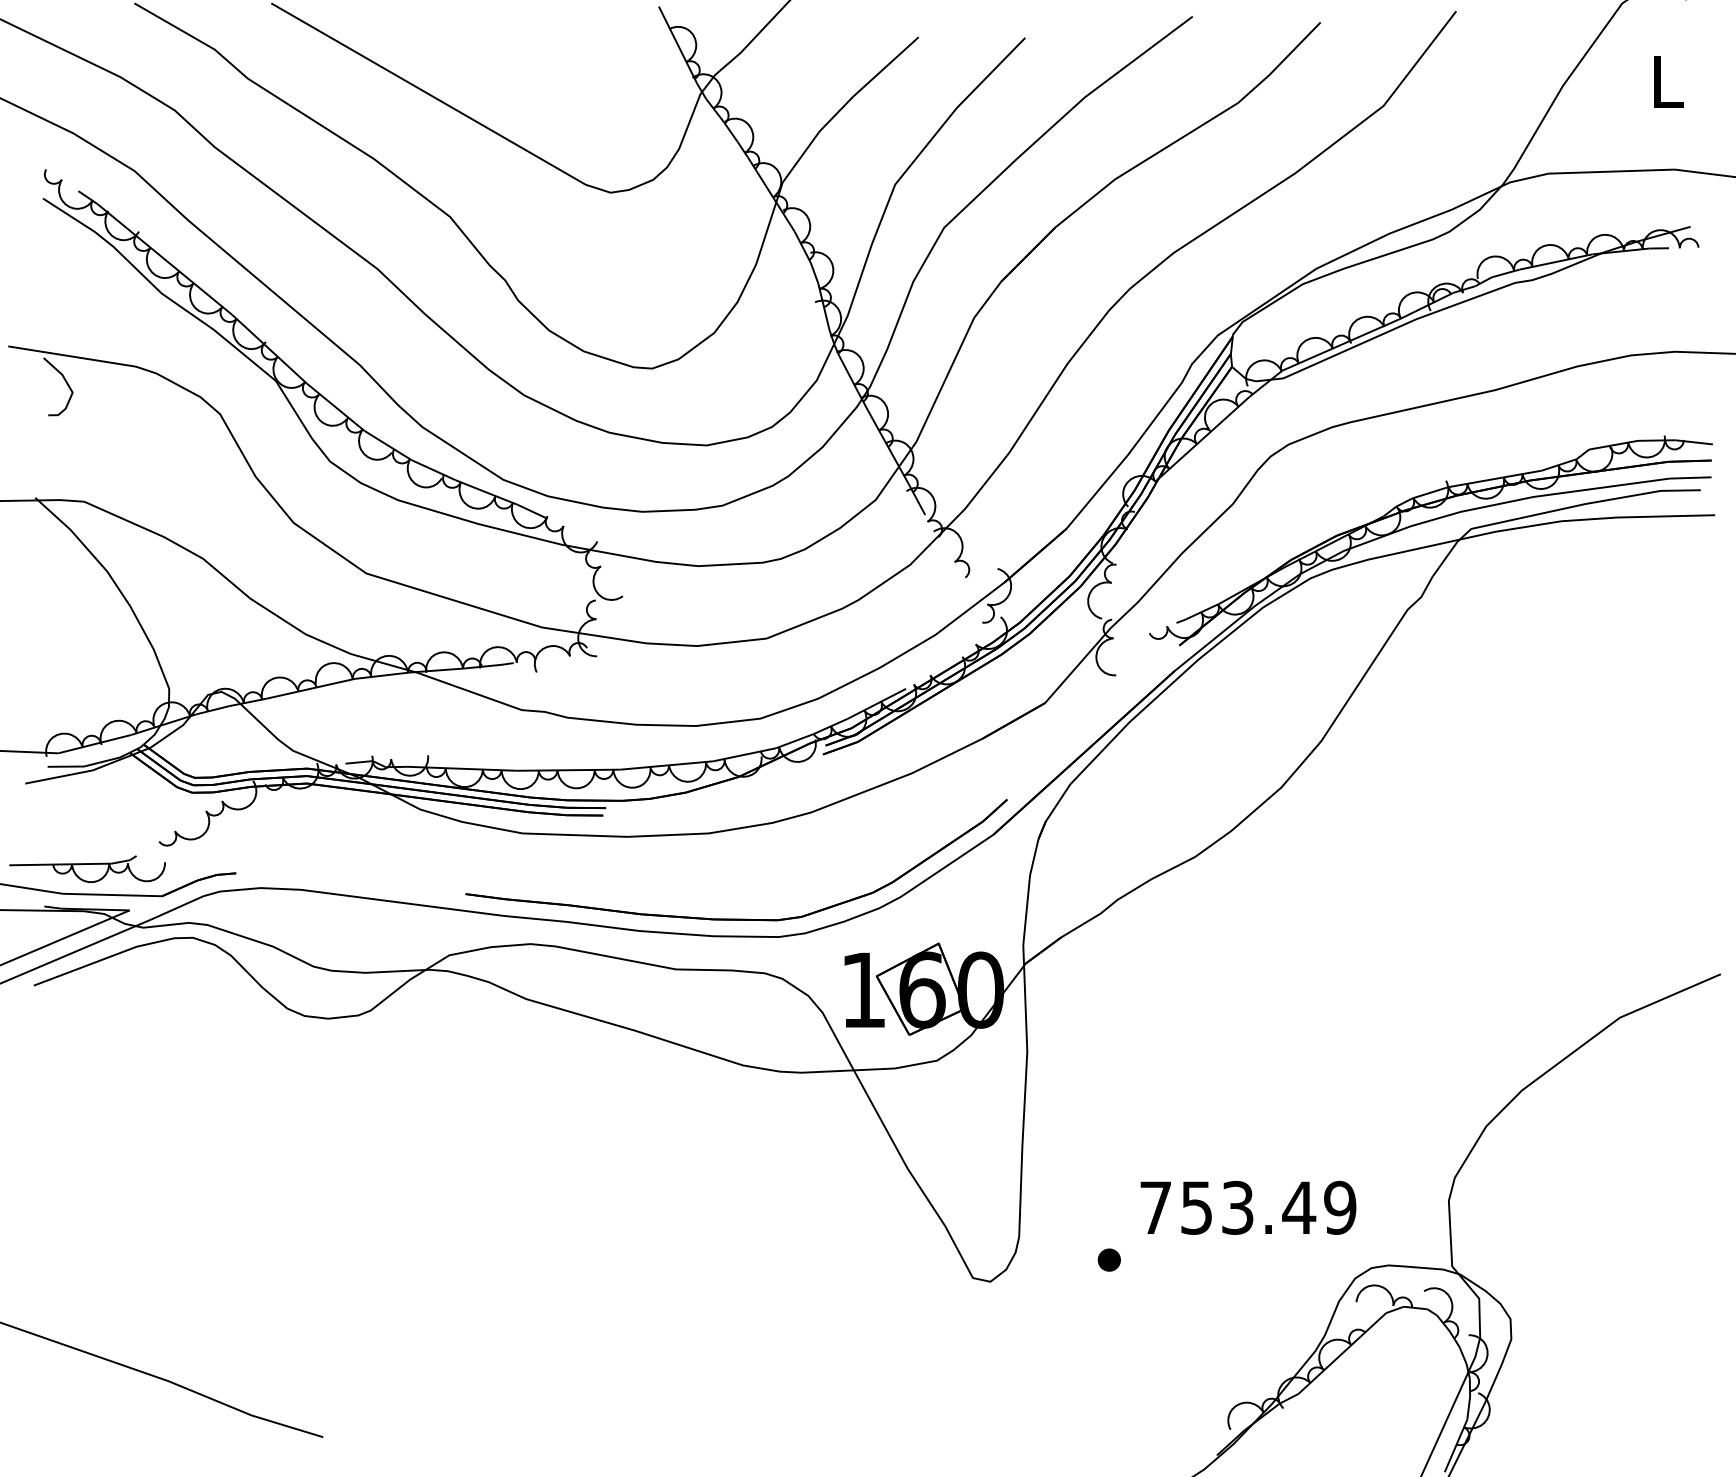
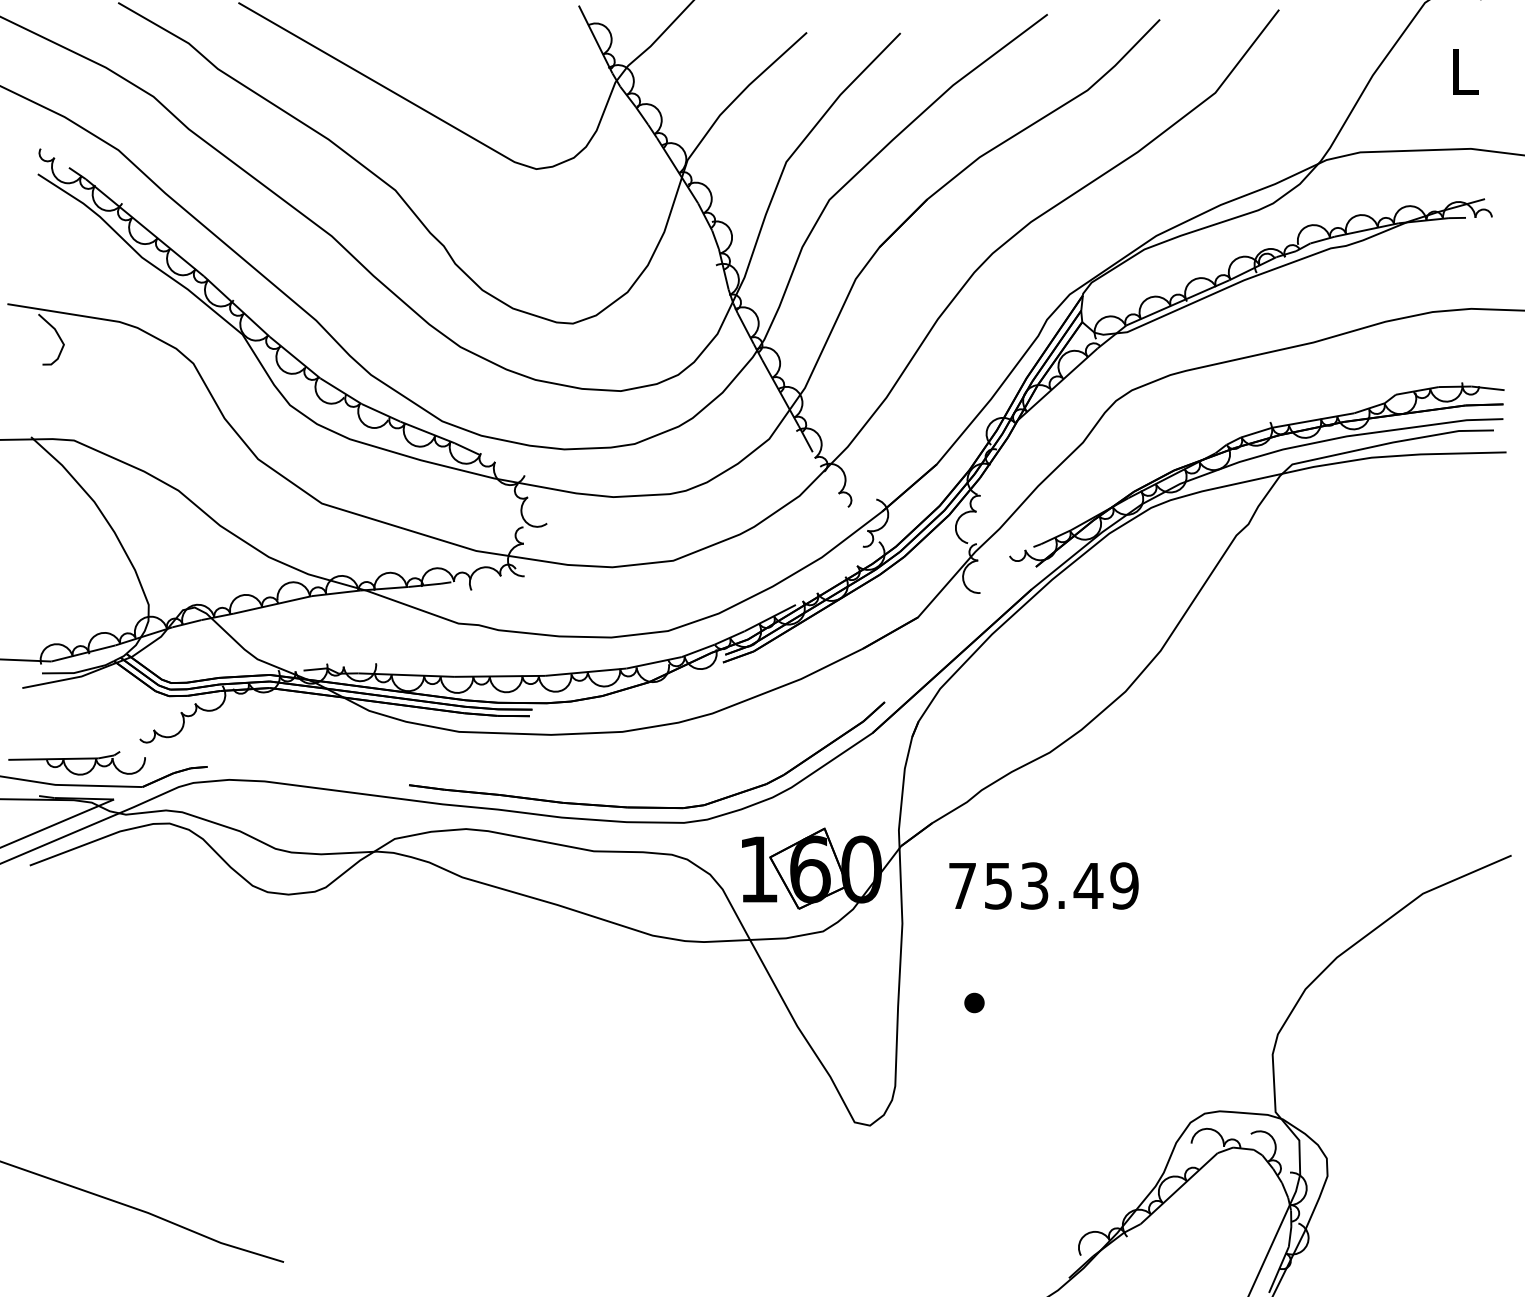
text: (1248, 1207) -> (1043, 885), moved
part: (1108, 1259) -> (973, 1002), moved

